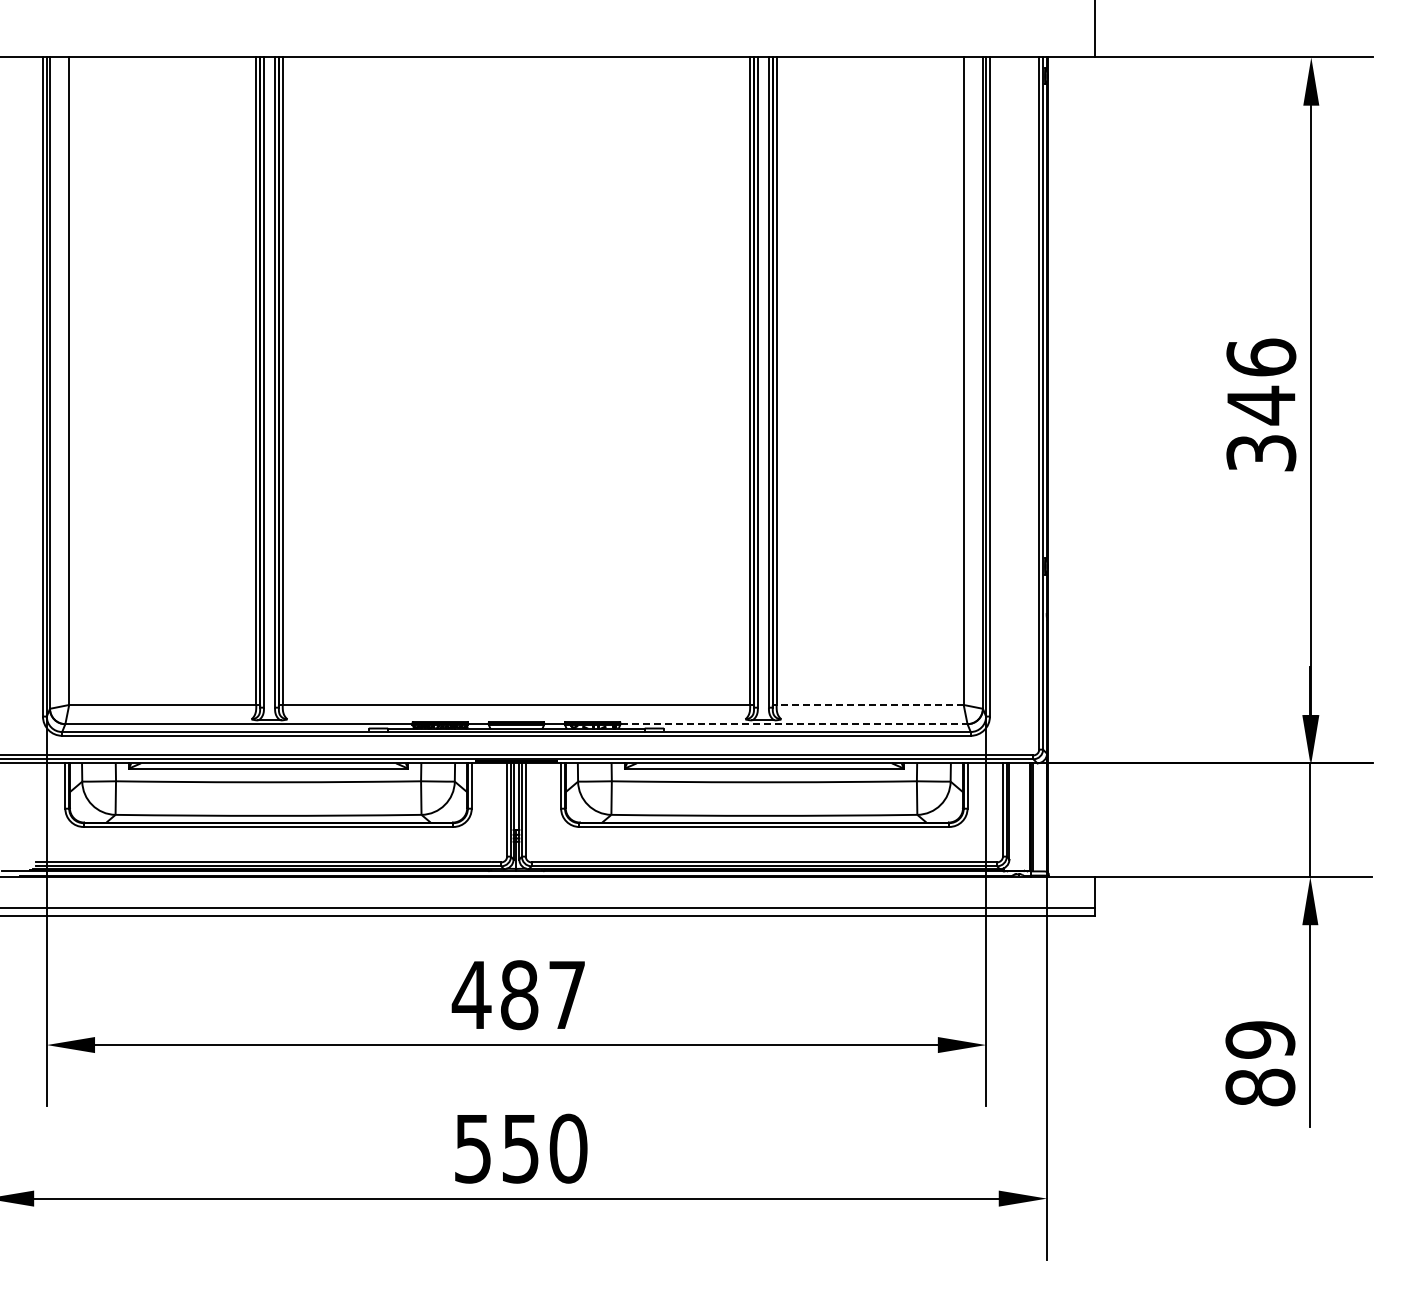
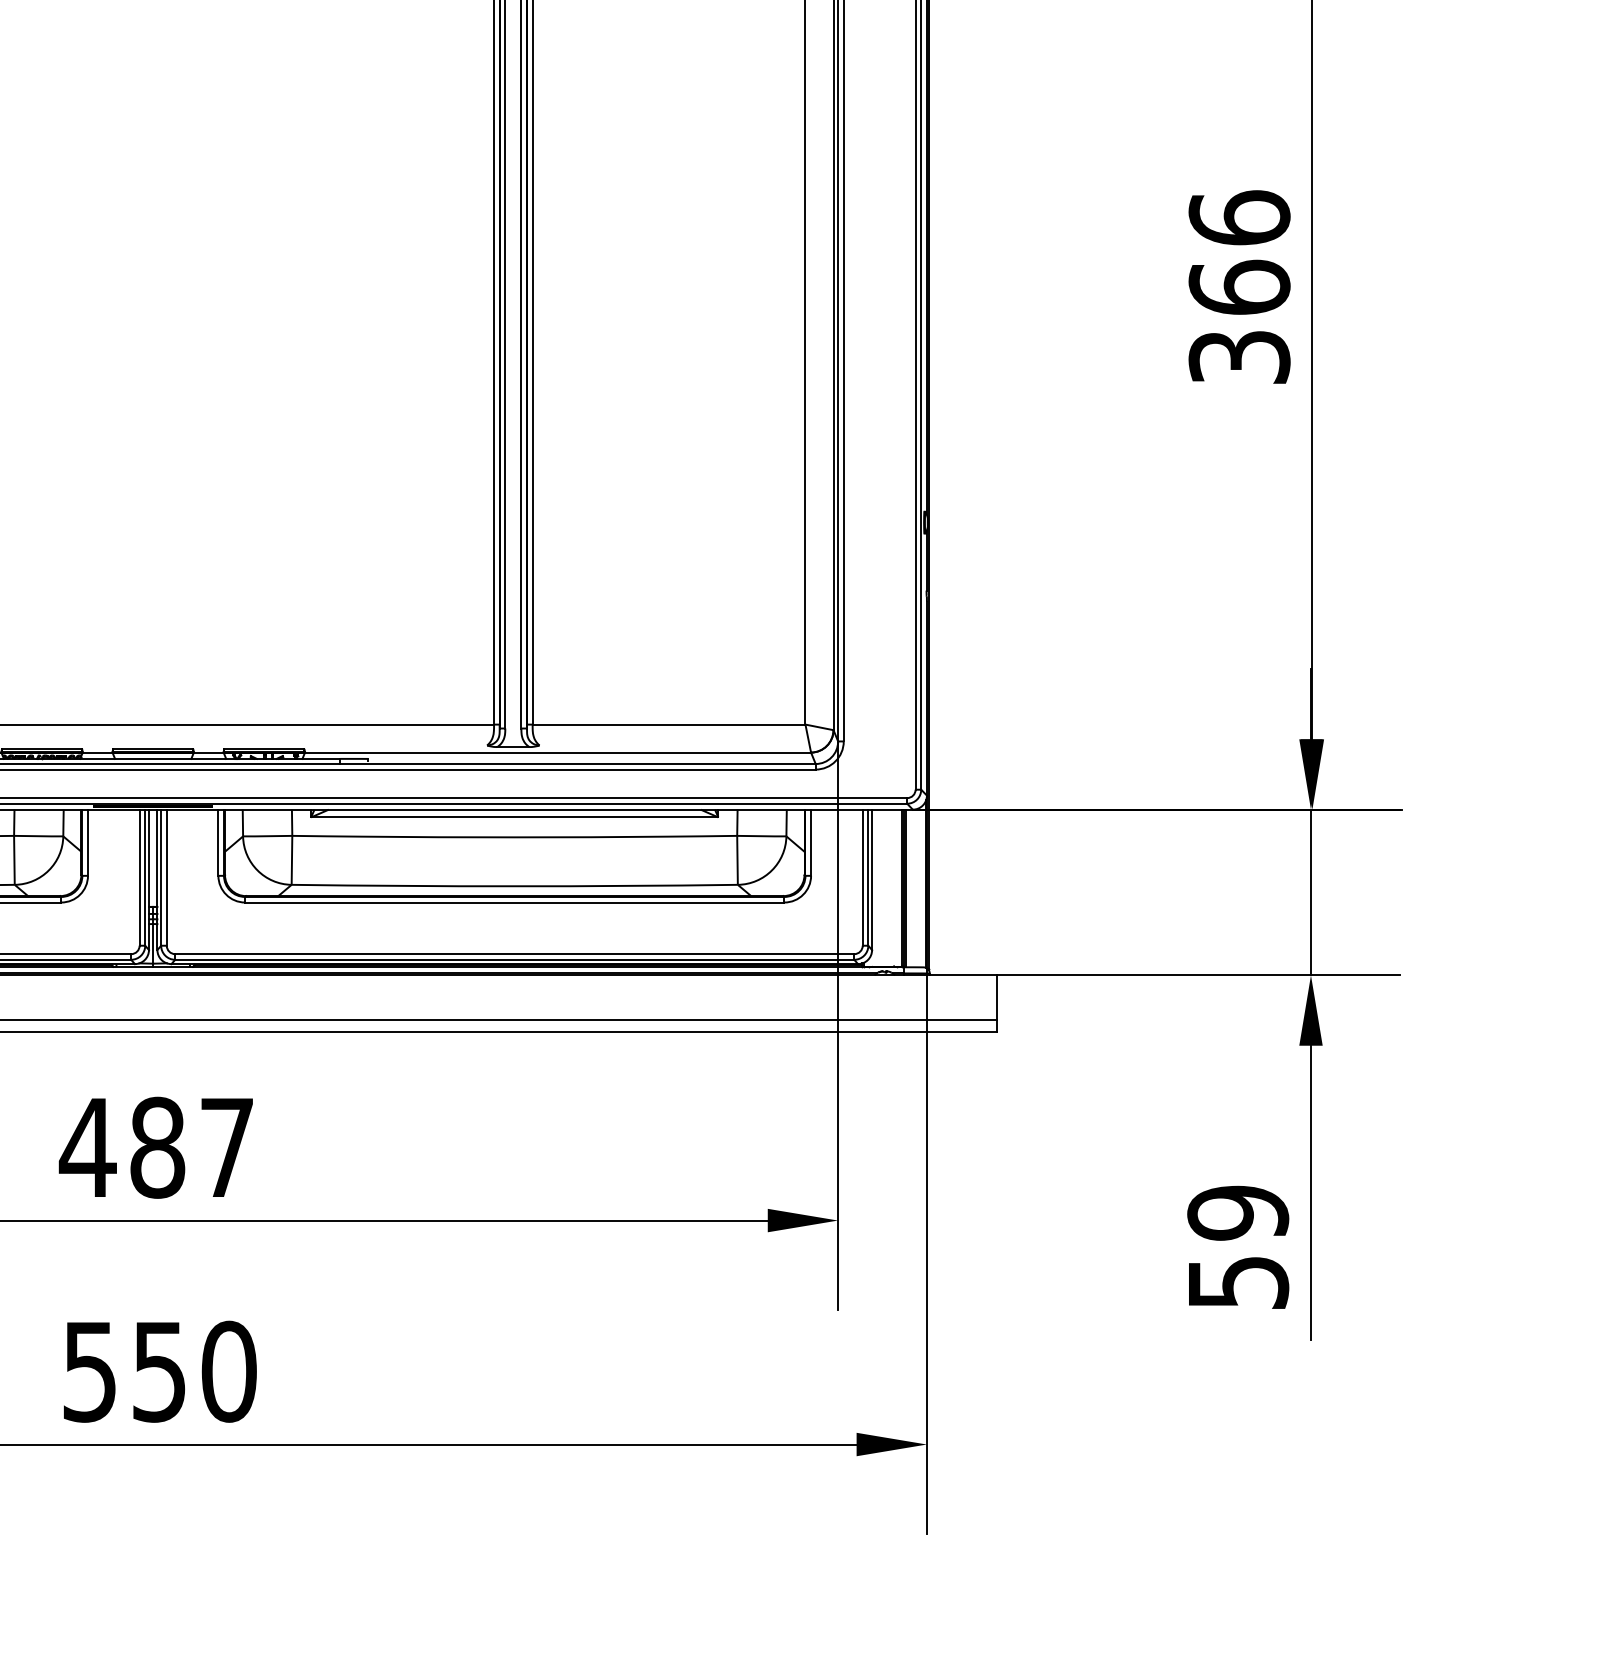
text: (1261, 405) -> (1239, 287), 346 -> 366
line: (870, 704) -> (669, 723), dashed -> solid
line: (794, 724) -> (558, 753), dashed -> solid
text: (1260, 1087) -> (1238, 1282), 89 -> 59

